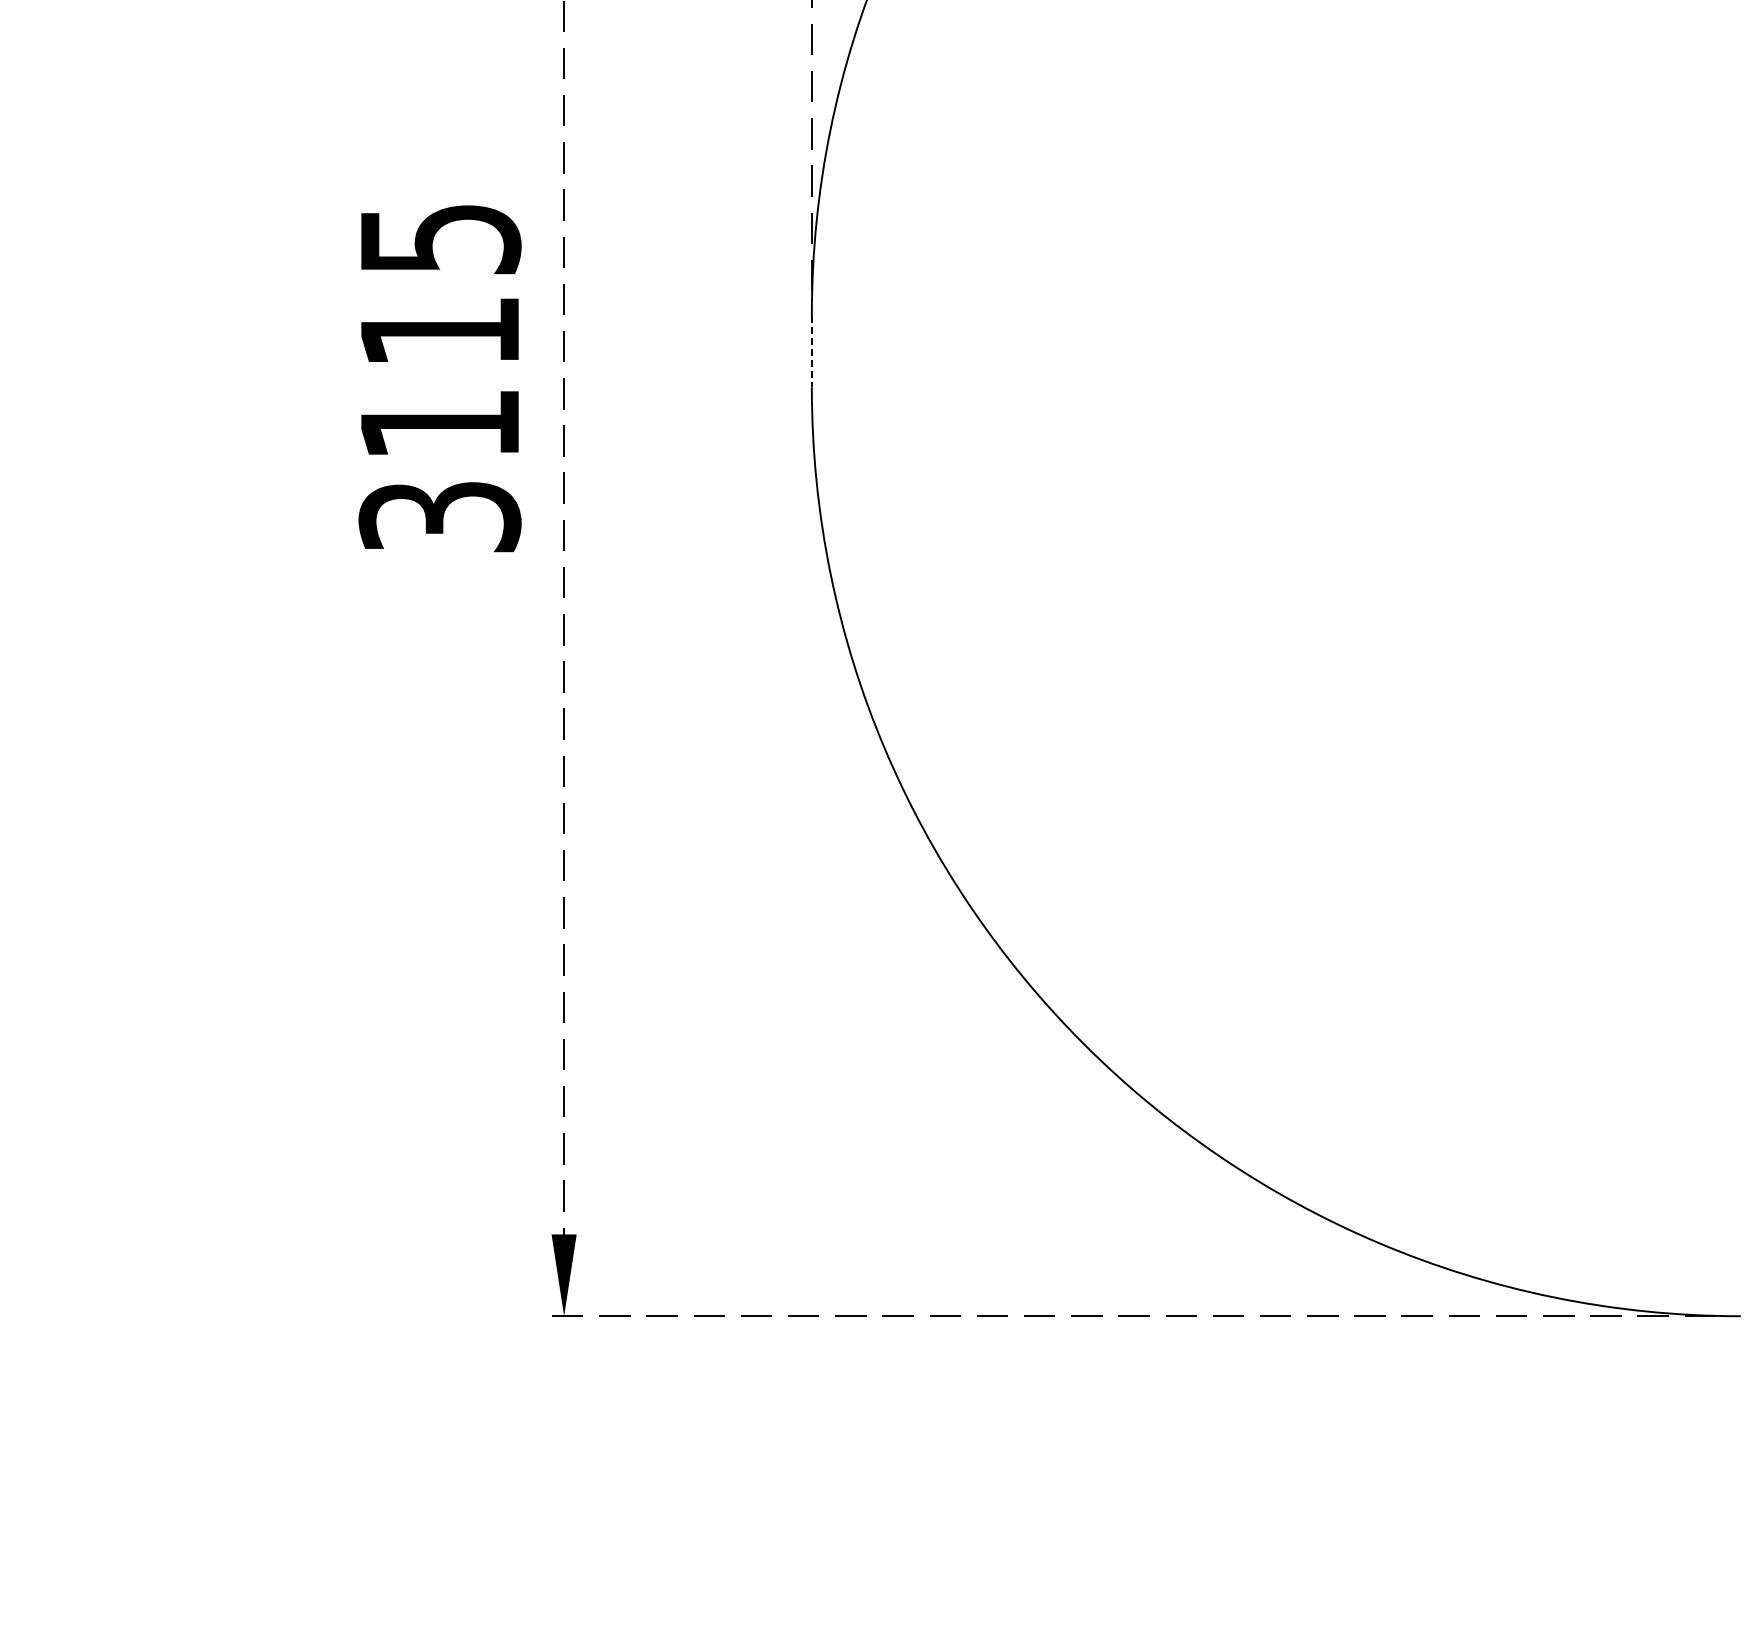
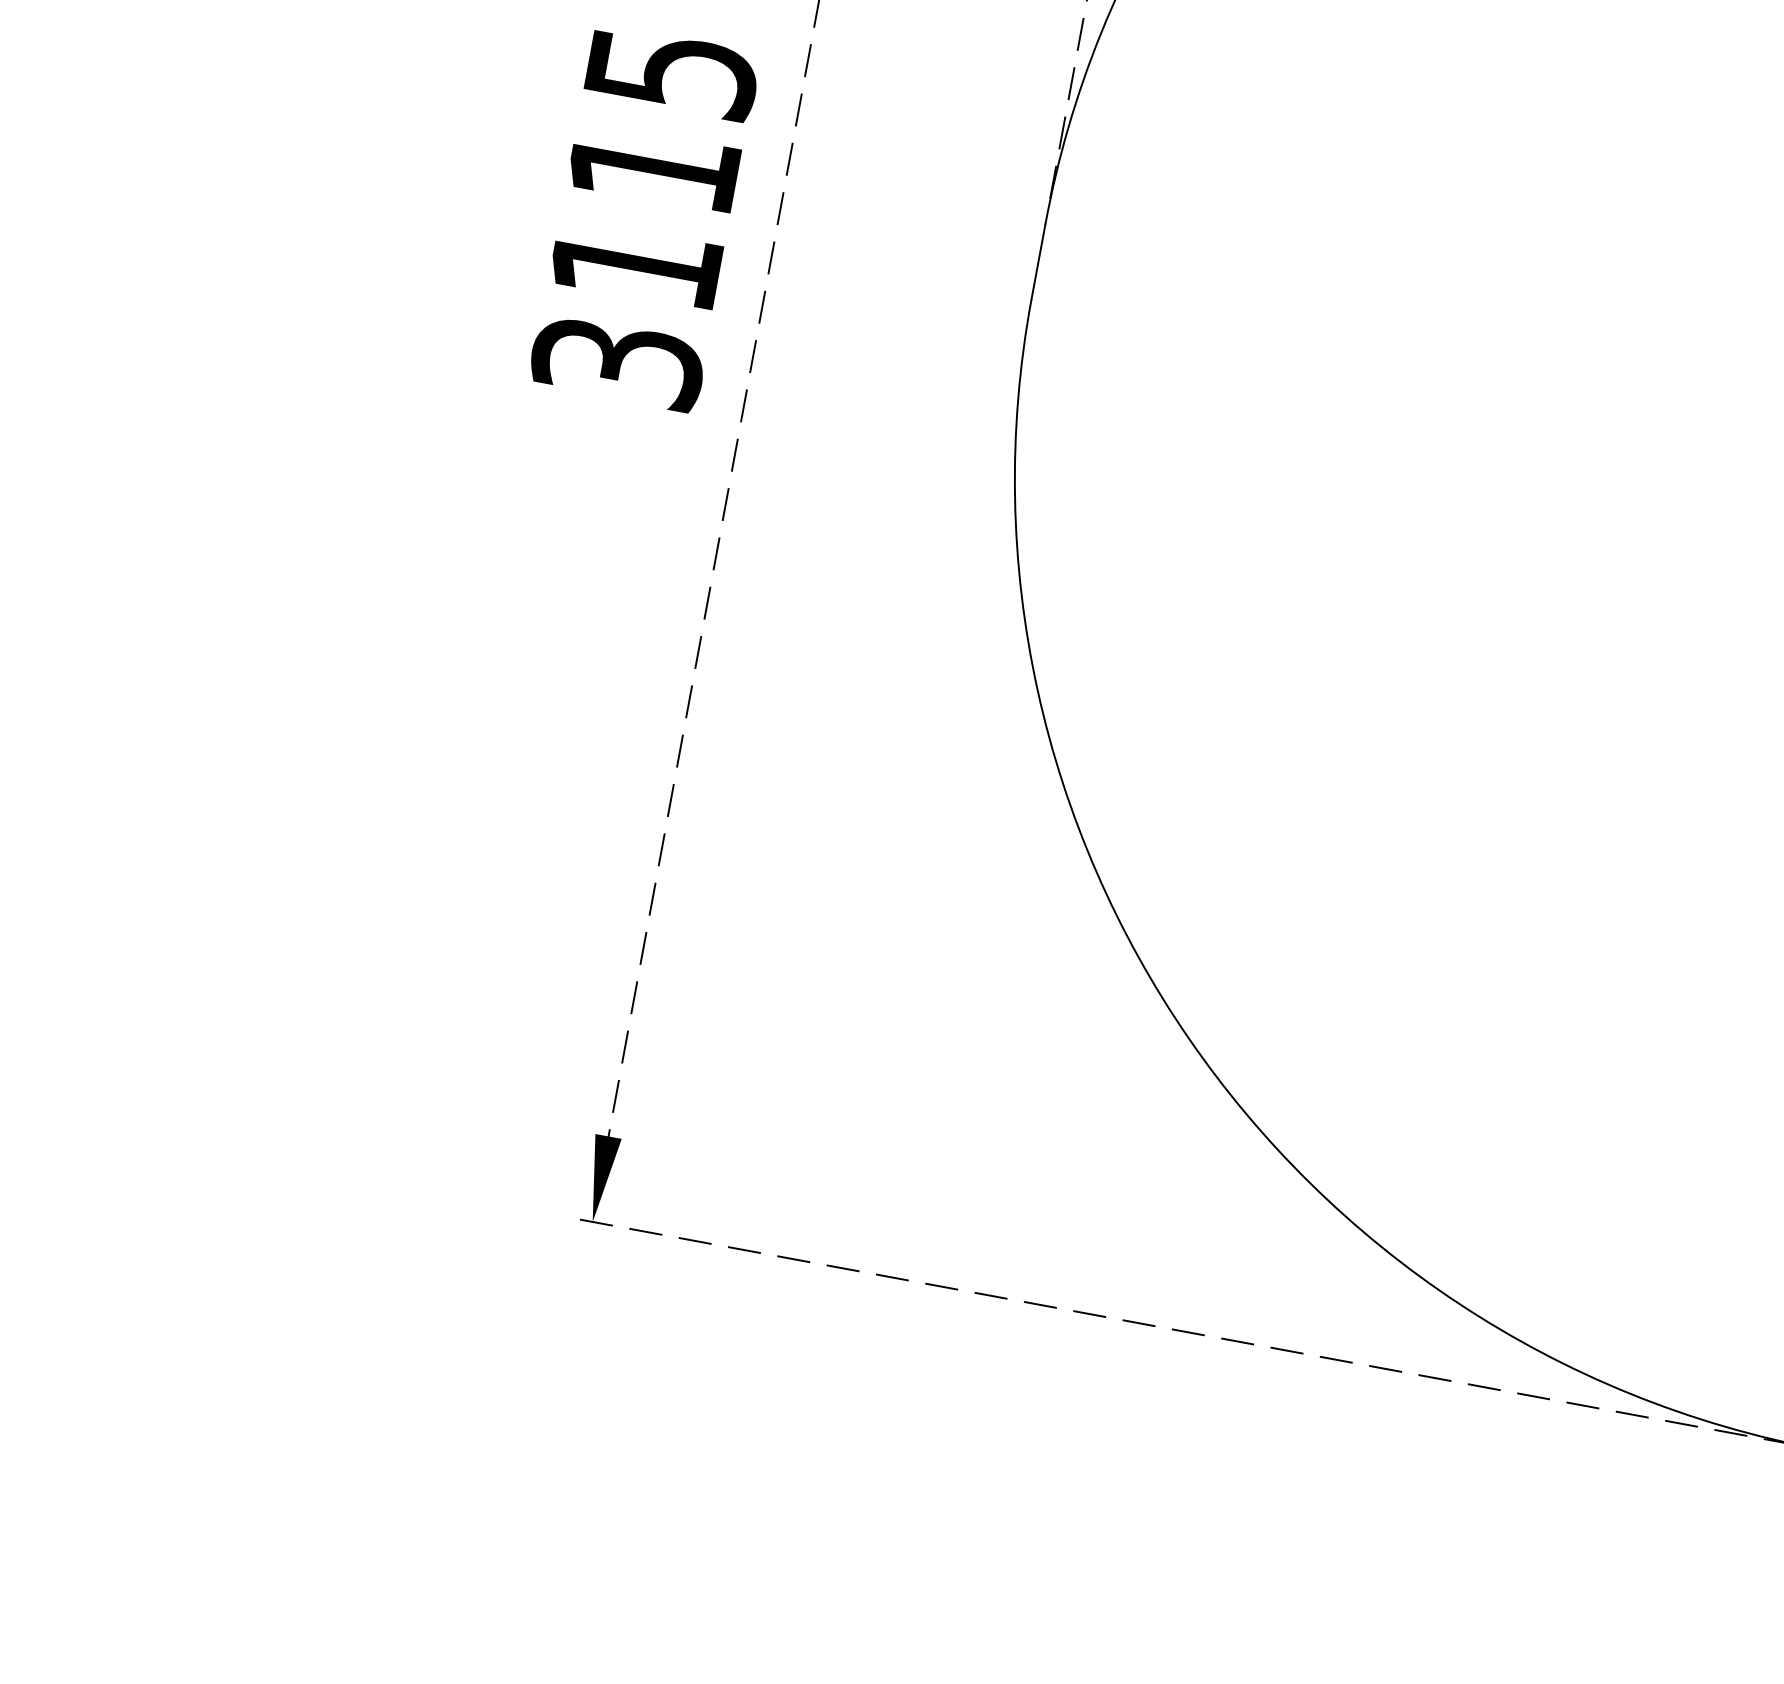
line: (811, 351) -> (1038, 261), dashed -> solid

